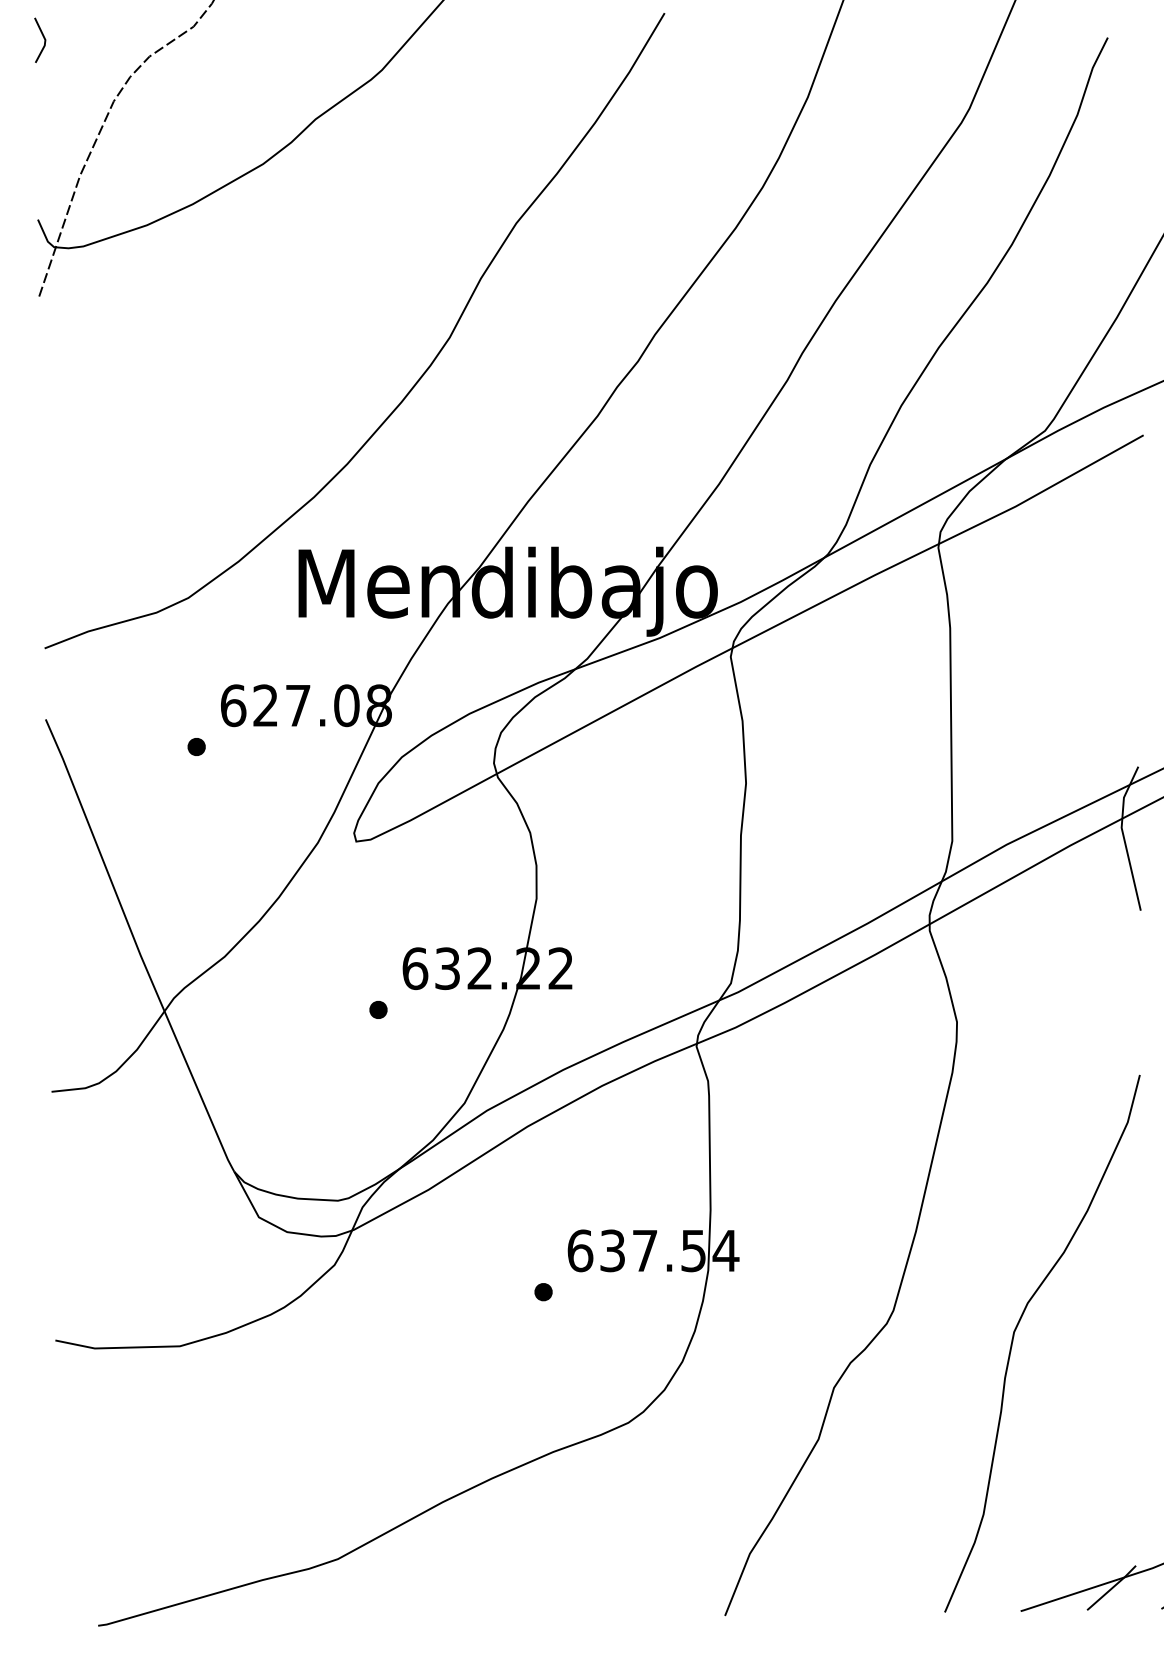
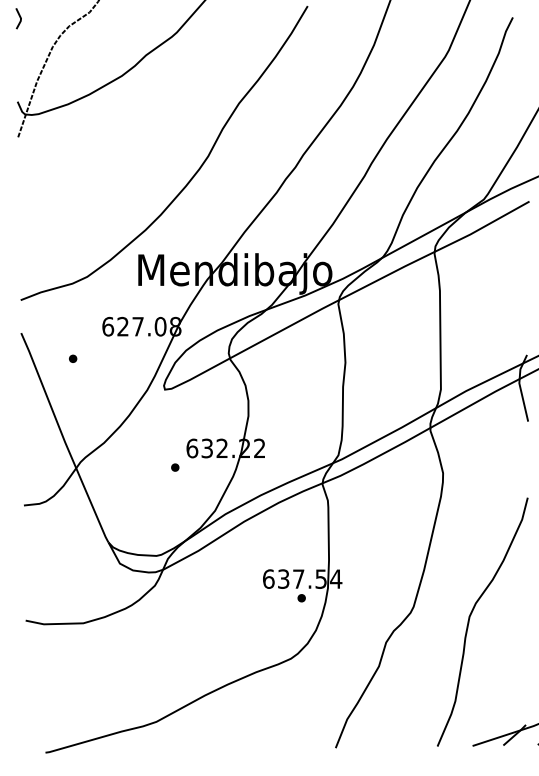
part: (197, 746) -> (73, 358), moved
part: (543, 1292) -> (301, 598), moved

